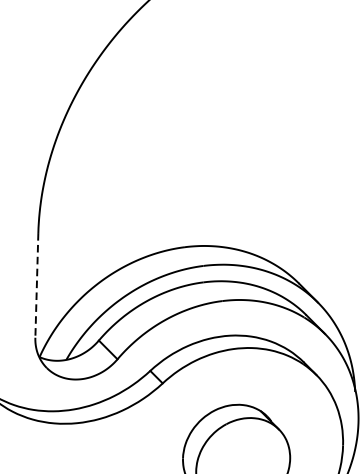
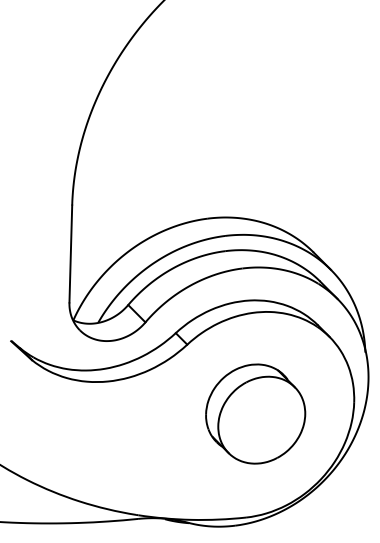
line: (36, 285) -> (70, 254), dashed -> solid

